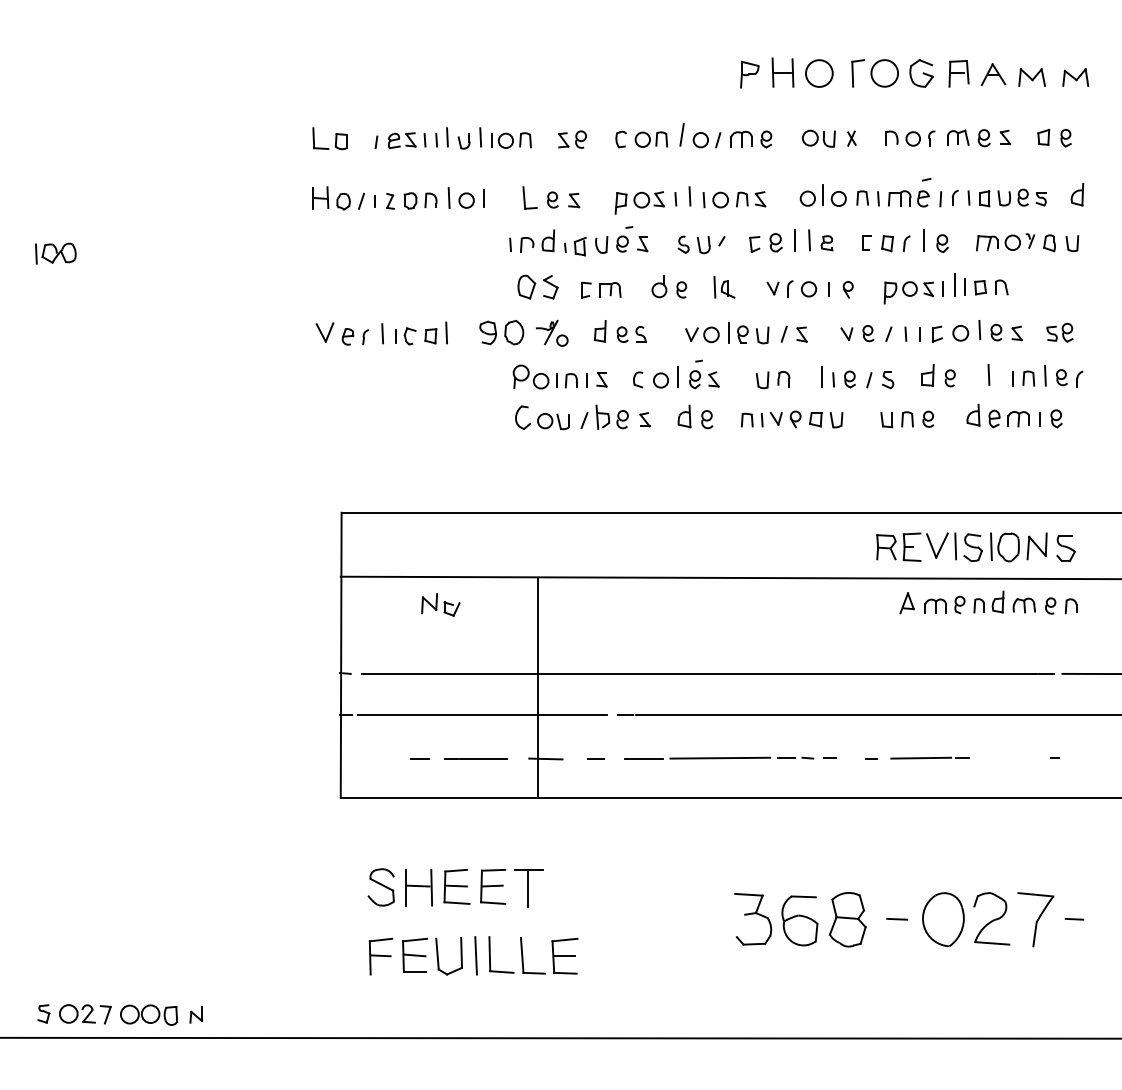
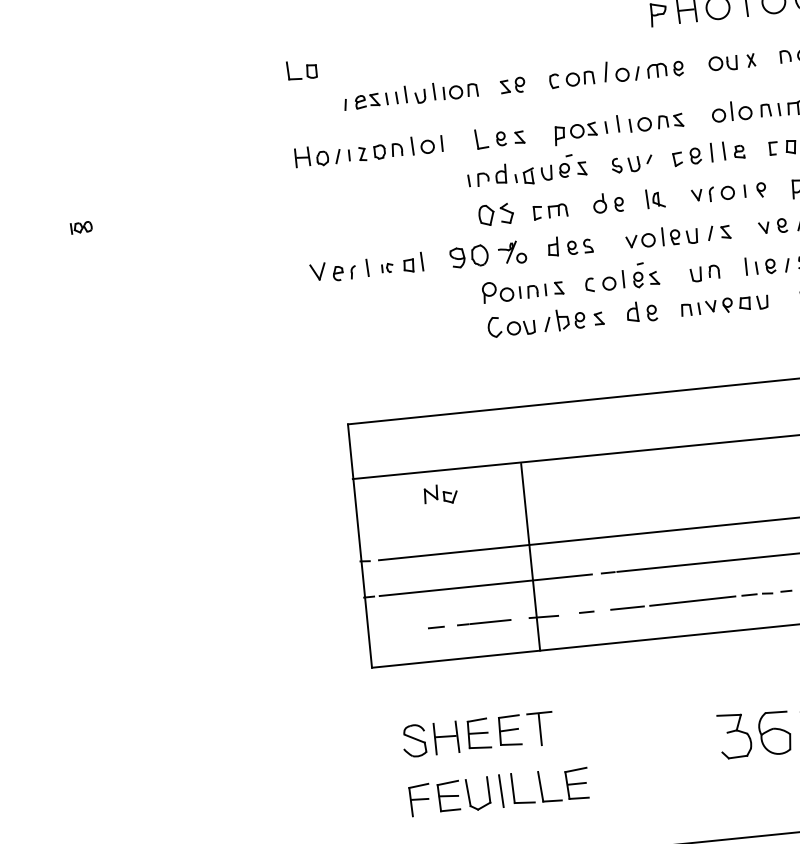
part: (329, 138) -> (301, 69), moved
part: (55, 253) -> (81, 227), size x0.6
part: (405, 336) -> (387, 268), size x0.6

